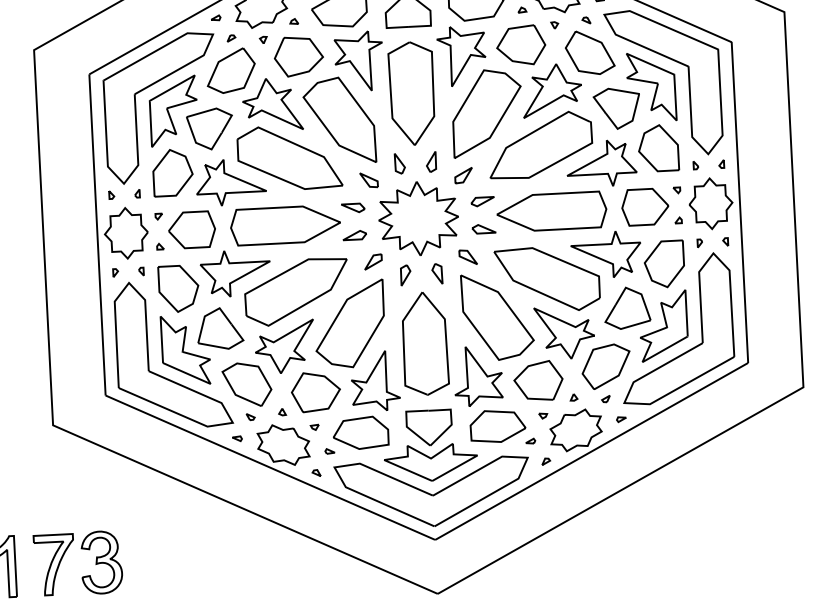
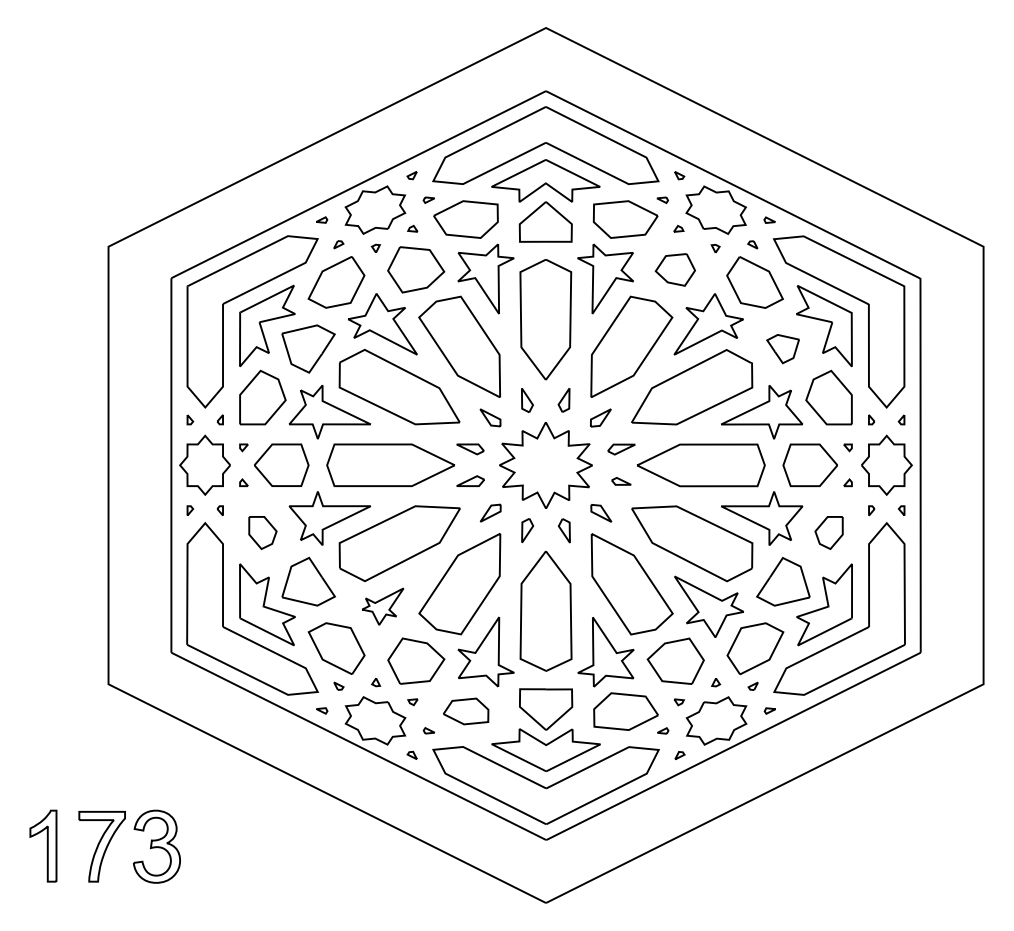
part: (521, 45) -> (675, 269), size x0.7
part: (616, 108) -> (782, 348), size x0.6
part: (484, 229) -> (621, 481), size x0.7
part: (663, 263) -> (828, 532), size x0.6
part: (178, 288) -> (262, 532), size x0.6
part: (284, 346) -> (382, 606), size x0.6
part: (360, 433) -> (465, 711), size x0.7

